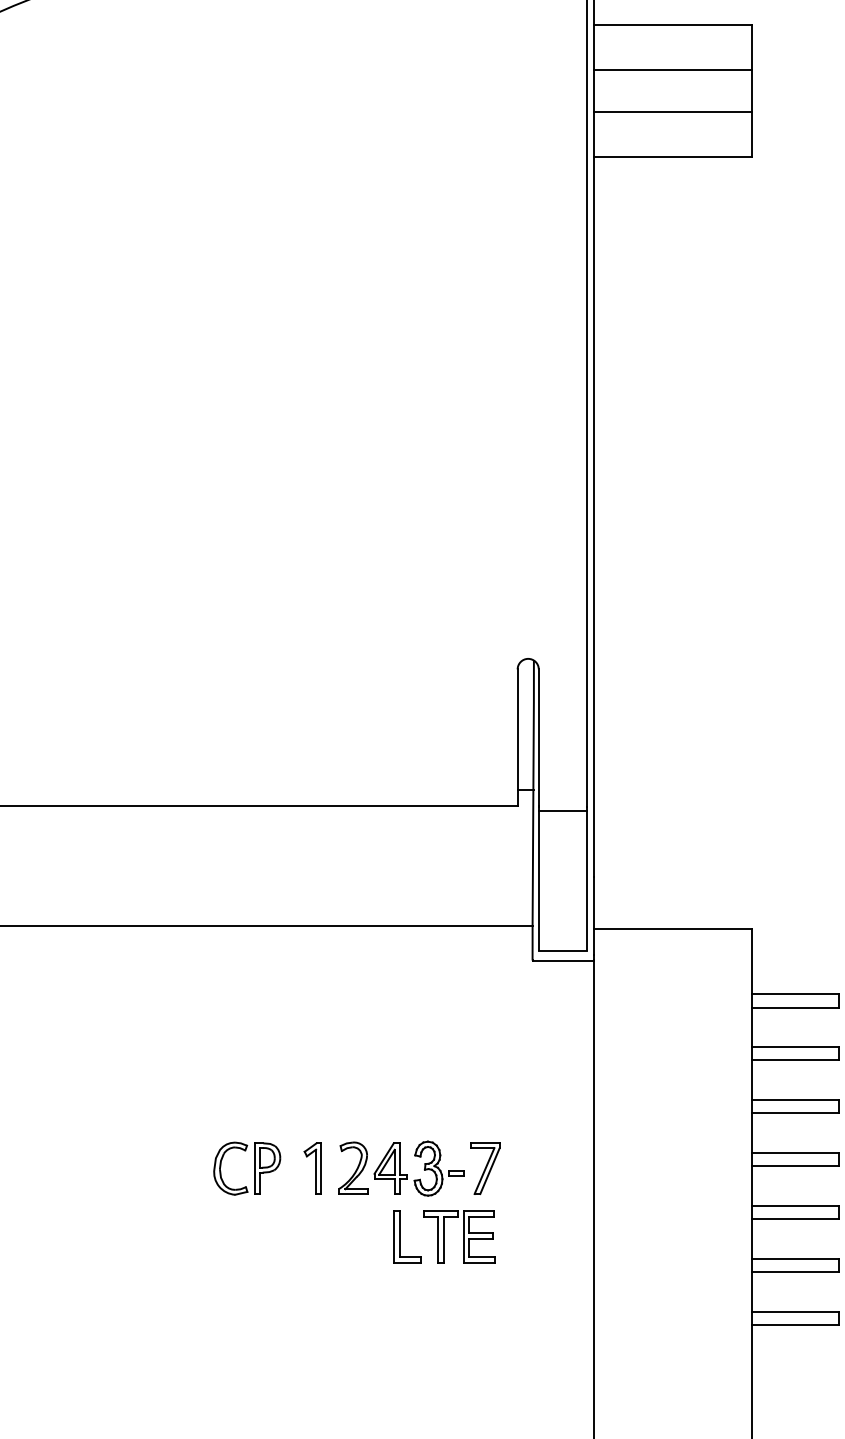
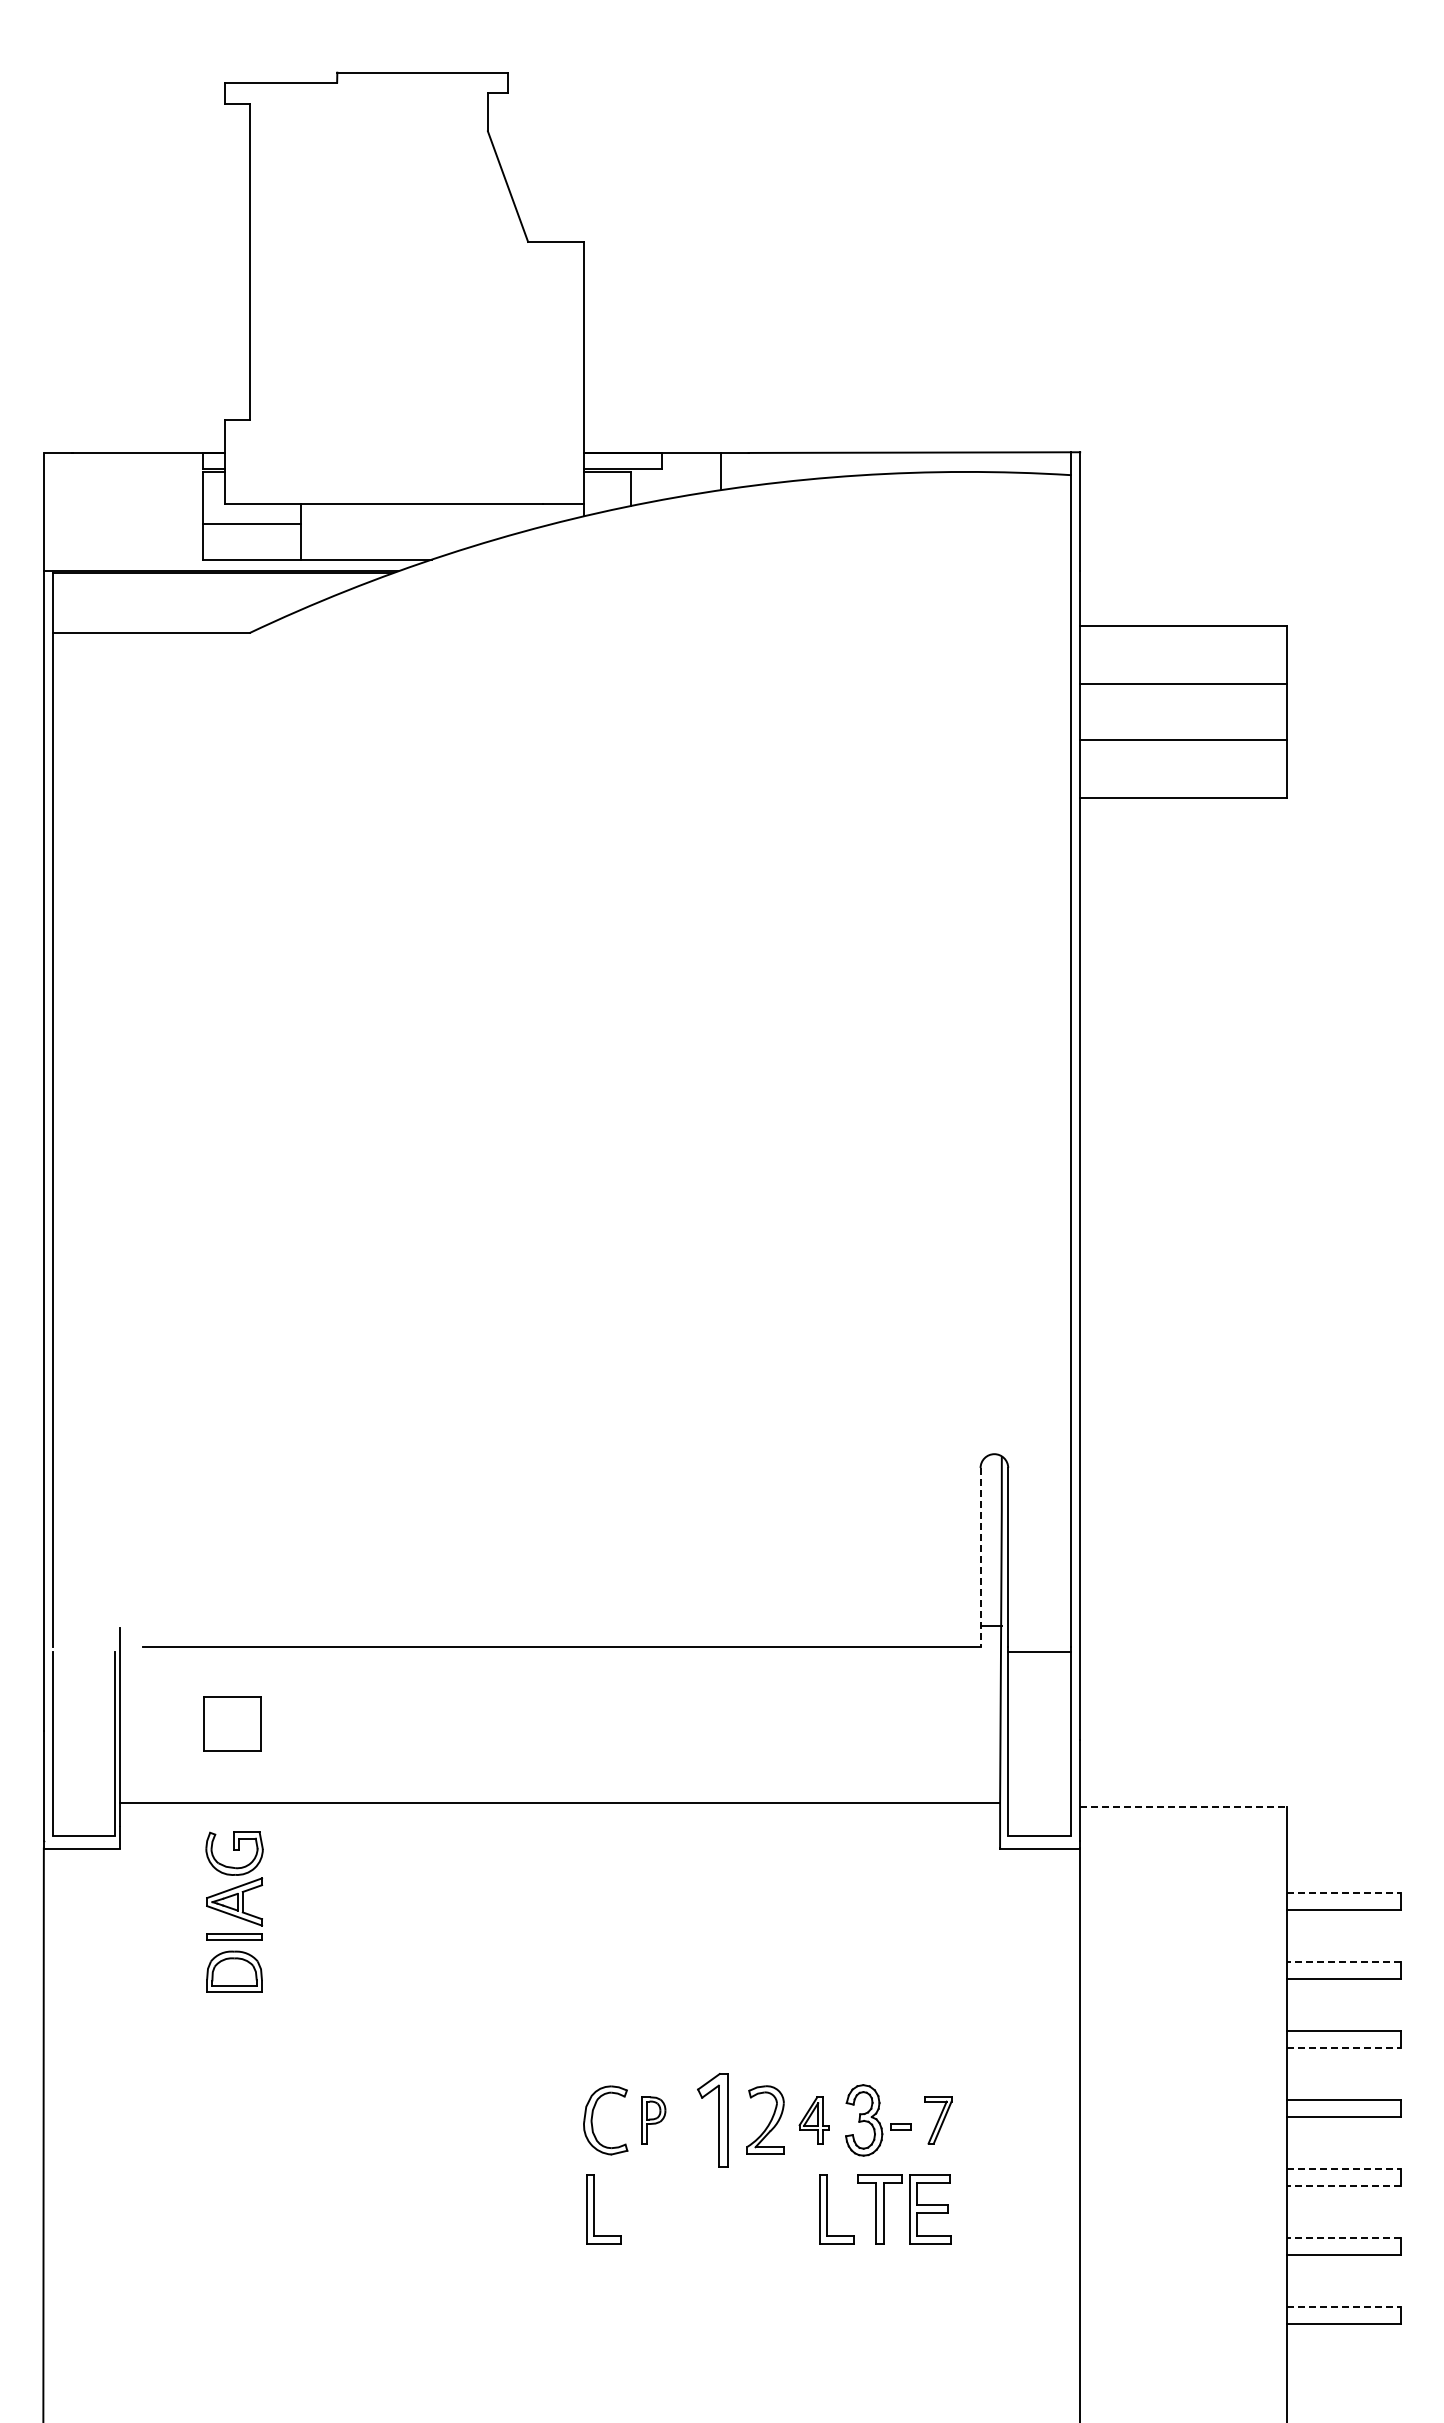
line: (517, 737) -> (980, 1557), solid -> dashed
line: (672, 928) -> (1183, 1806), solid -> dashed
line: (796, 994) -> (1344, 1892), solid -> dashed
line: (796, 1047) -> (1344, 1961), solid -> dashed
line: (796, 1113) -> (1344, 2048), solid -> dashed
part: (267, 1168) -> (653, 2120), size x0.7
part: (312, 1168) -> (712, 2120), size x1.4
part: (389, 1168) -> (813, 2120), size x0.7
part: (485, 1168) -> (938, 2120), size x0.7
line: (796, 1205) -> (1344, 2168), solid -> dashed
line: (796, 1219) -> (1344, 2186), solid -> dashed
part: (222, 1236) -> (594, 2209), added
line: (796, 1259) -> (1344, 2238), solid -> dashed
line: (796, 1311) -> (1344, 2307), solid -> dashed

